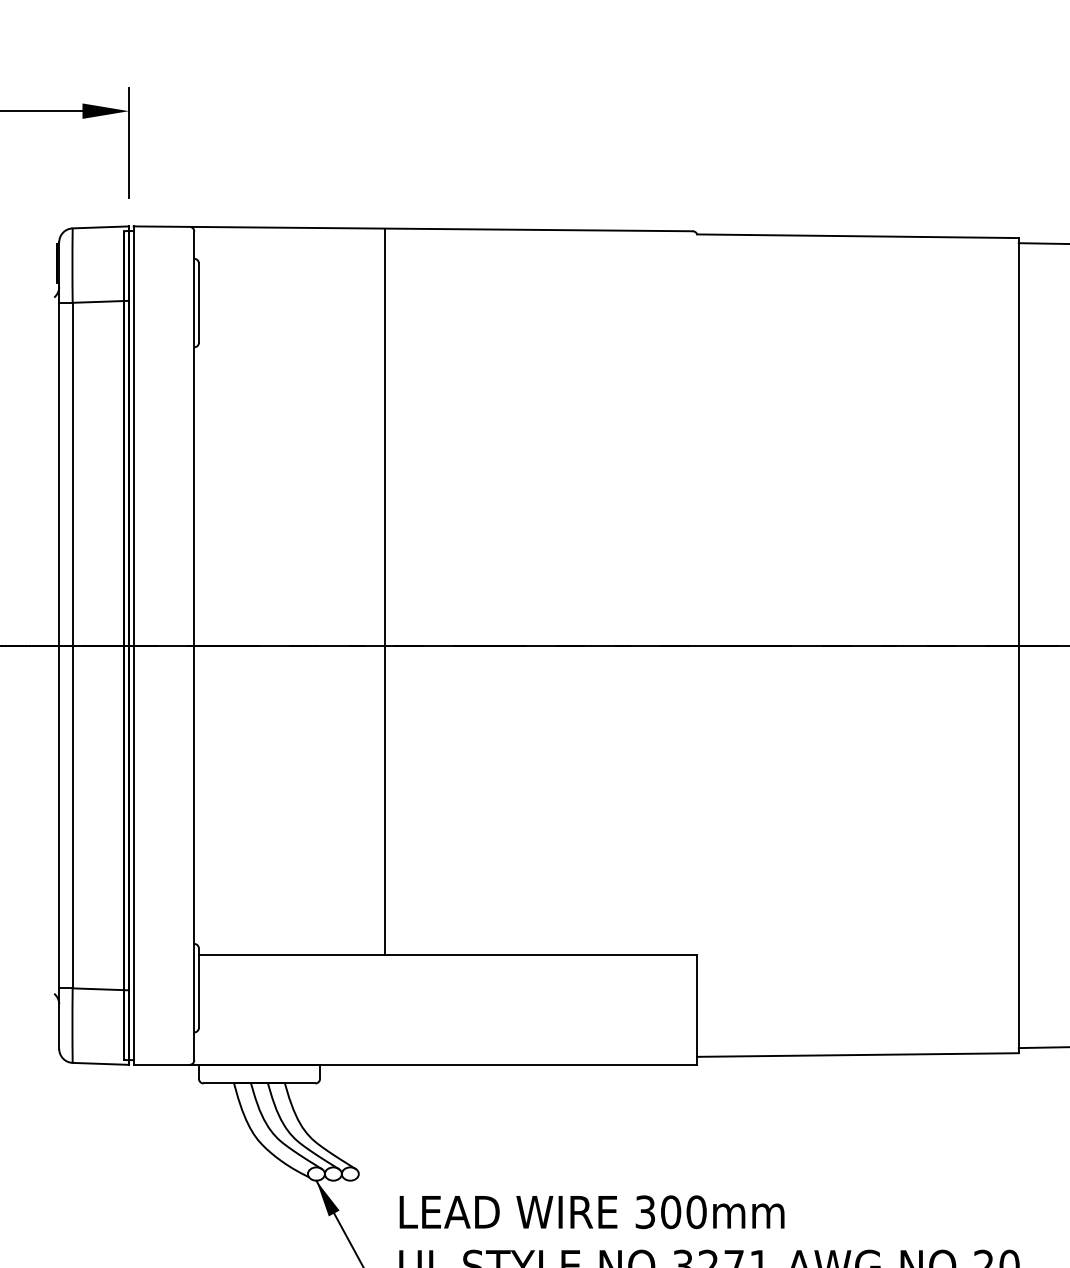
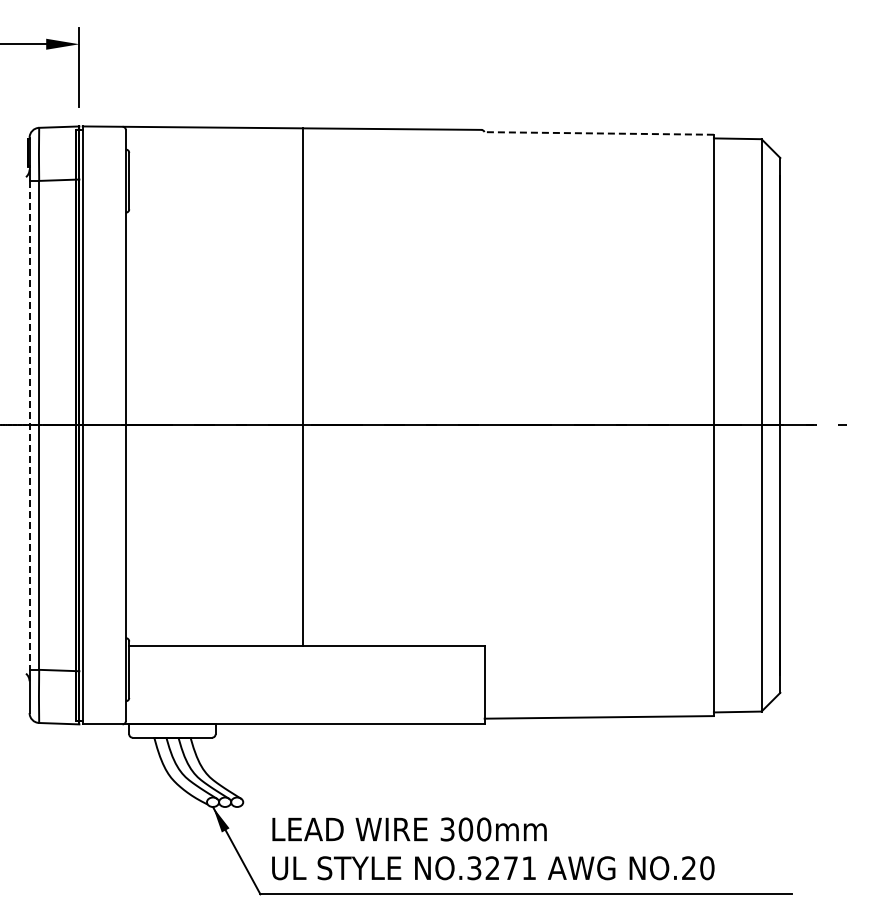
line: (858, 236) -> (599, 133), solid -> dashed
line: (385, 591) -> (303, 386), moved
line: (59, 645) -> (29, 425), solid -> dashed

